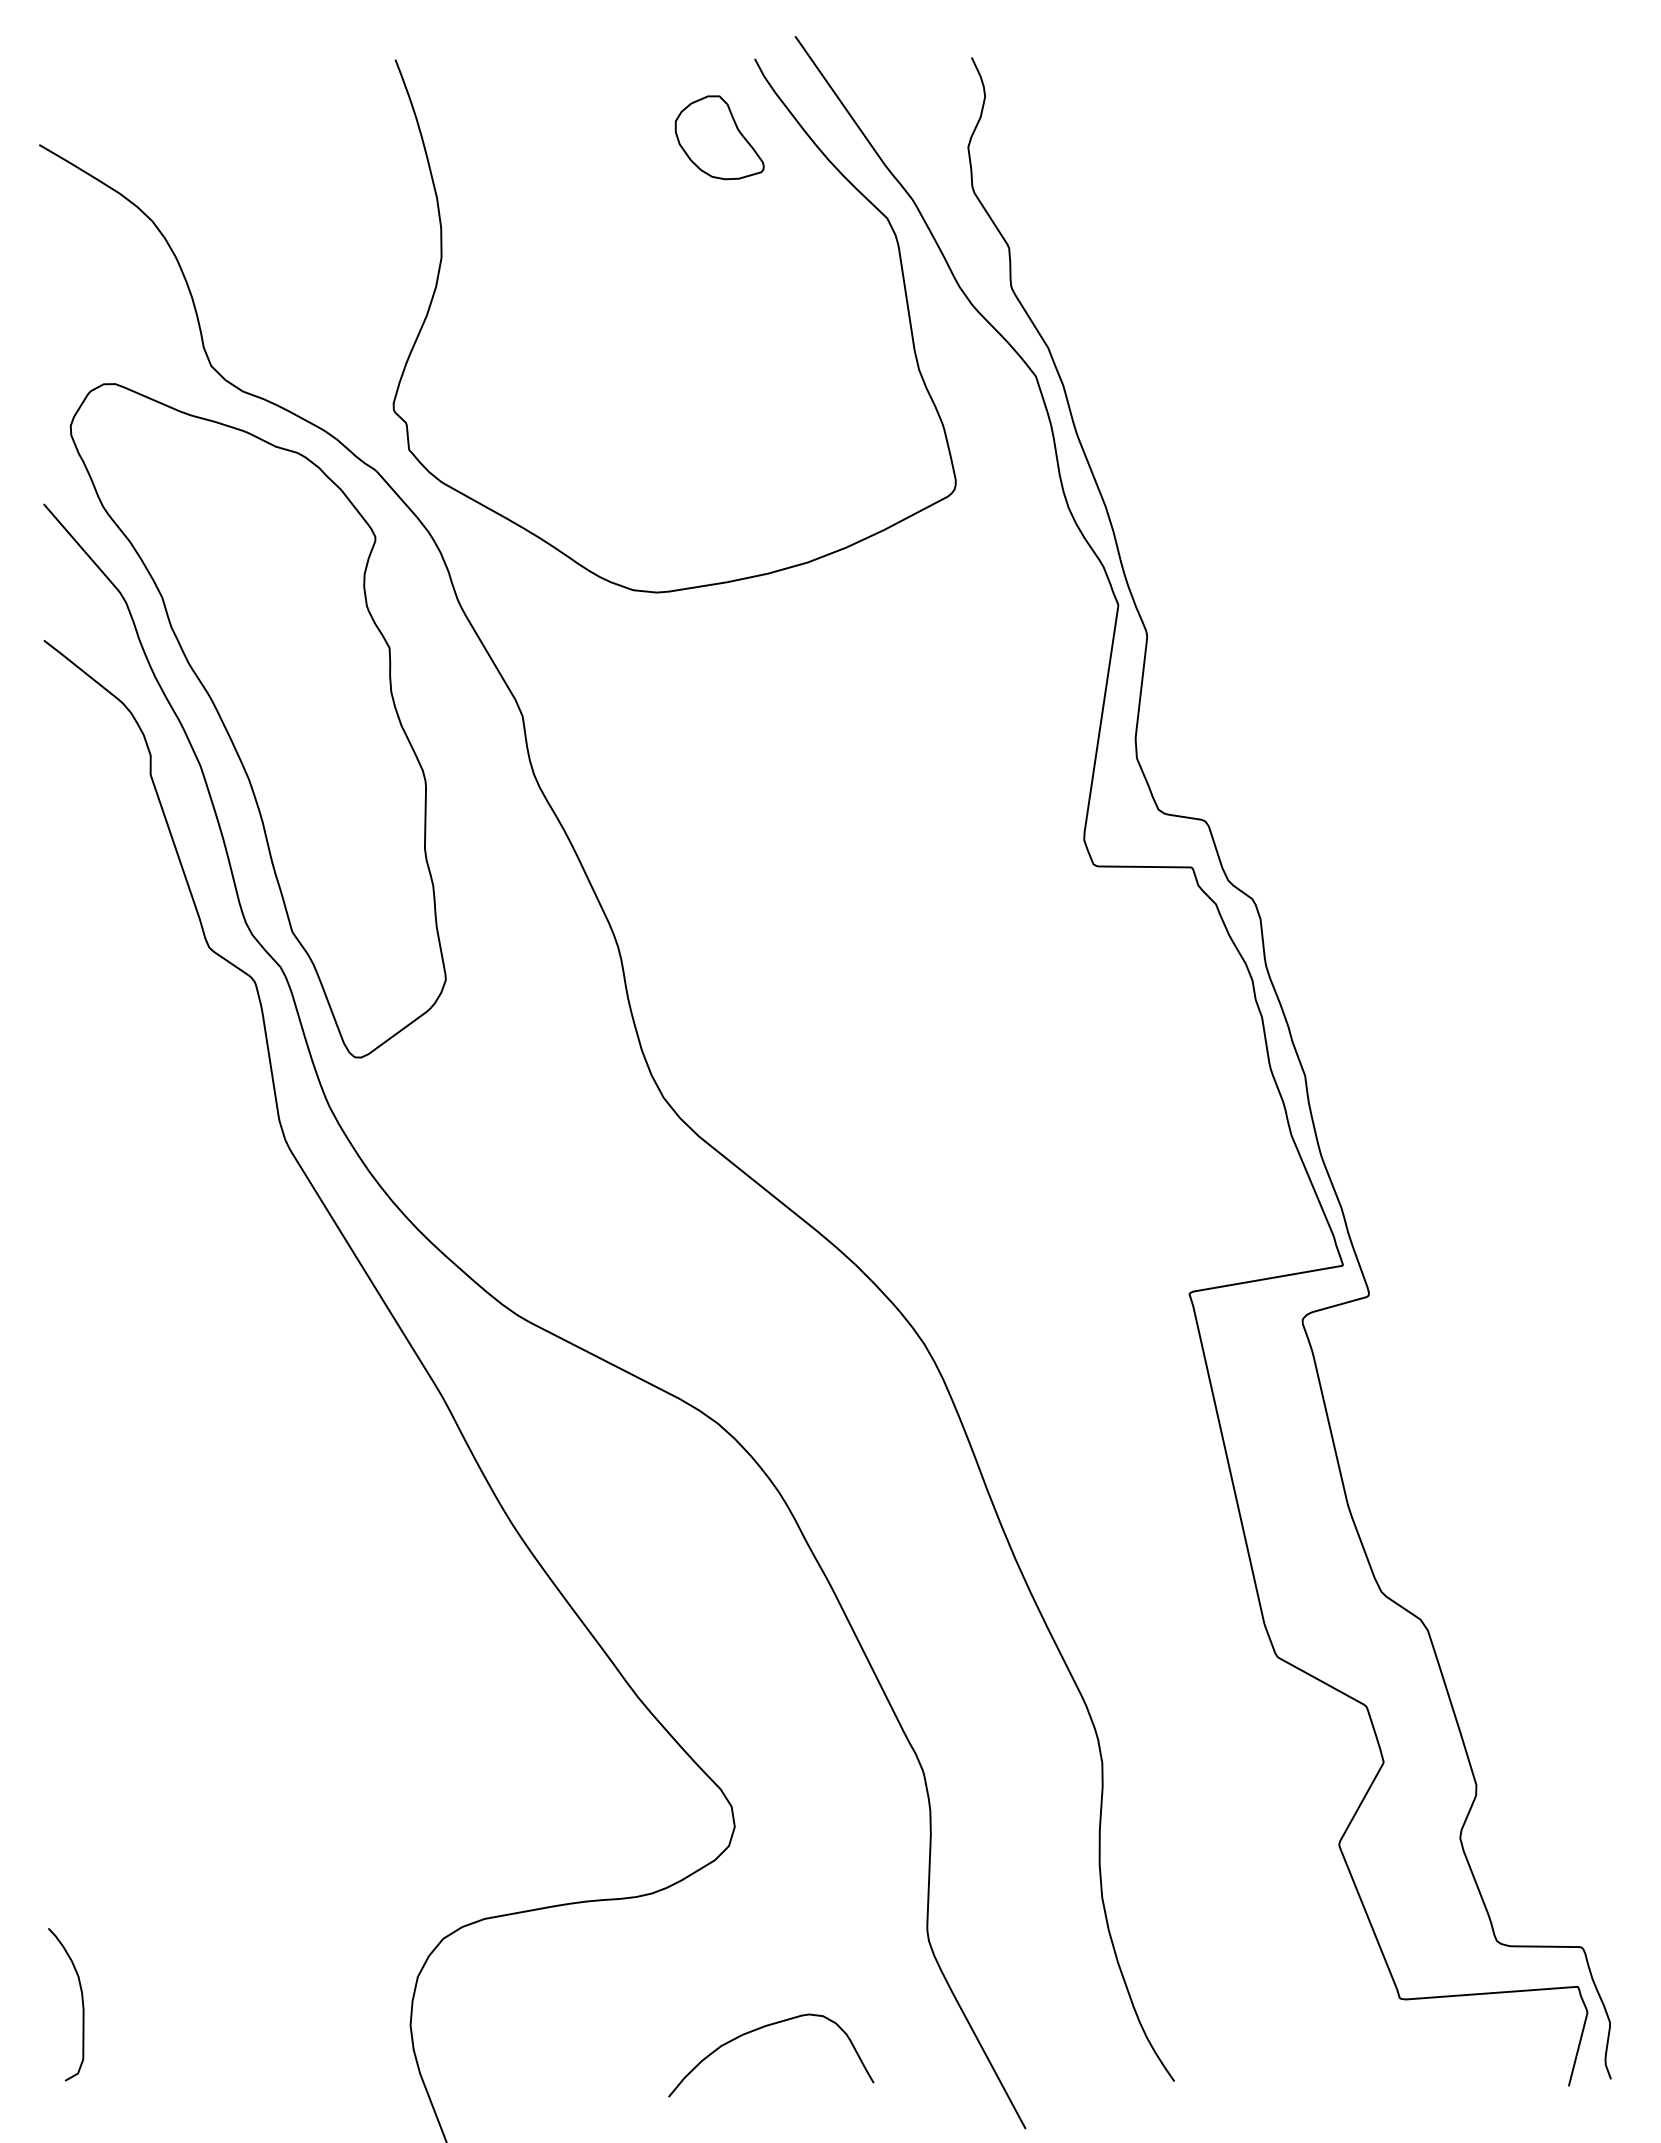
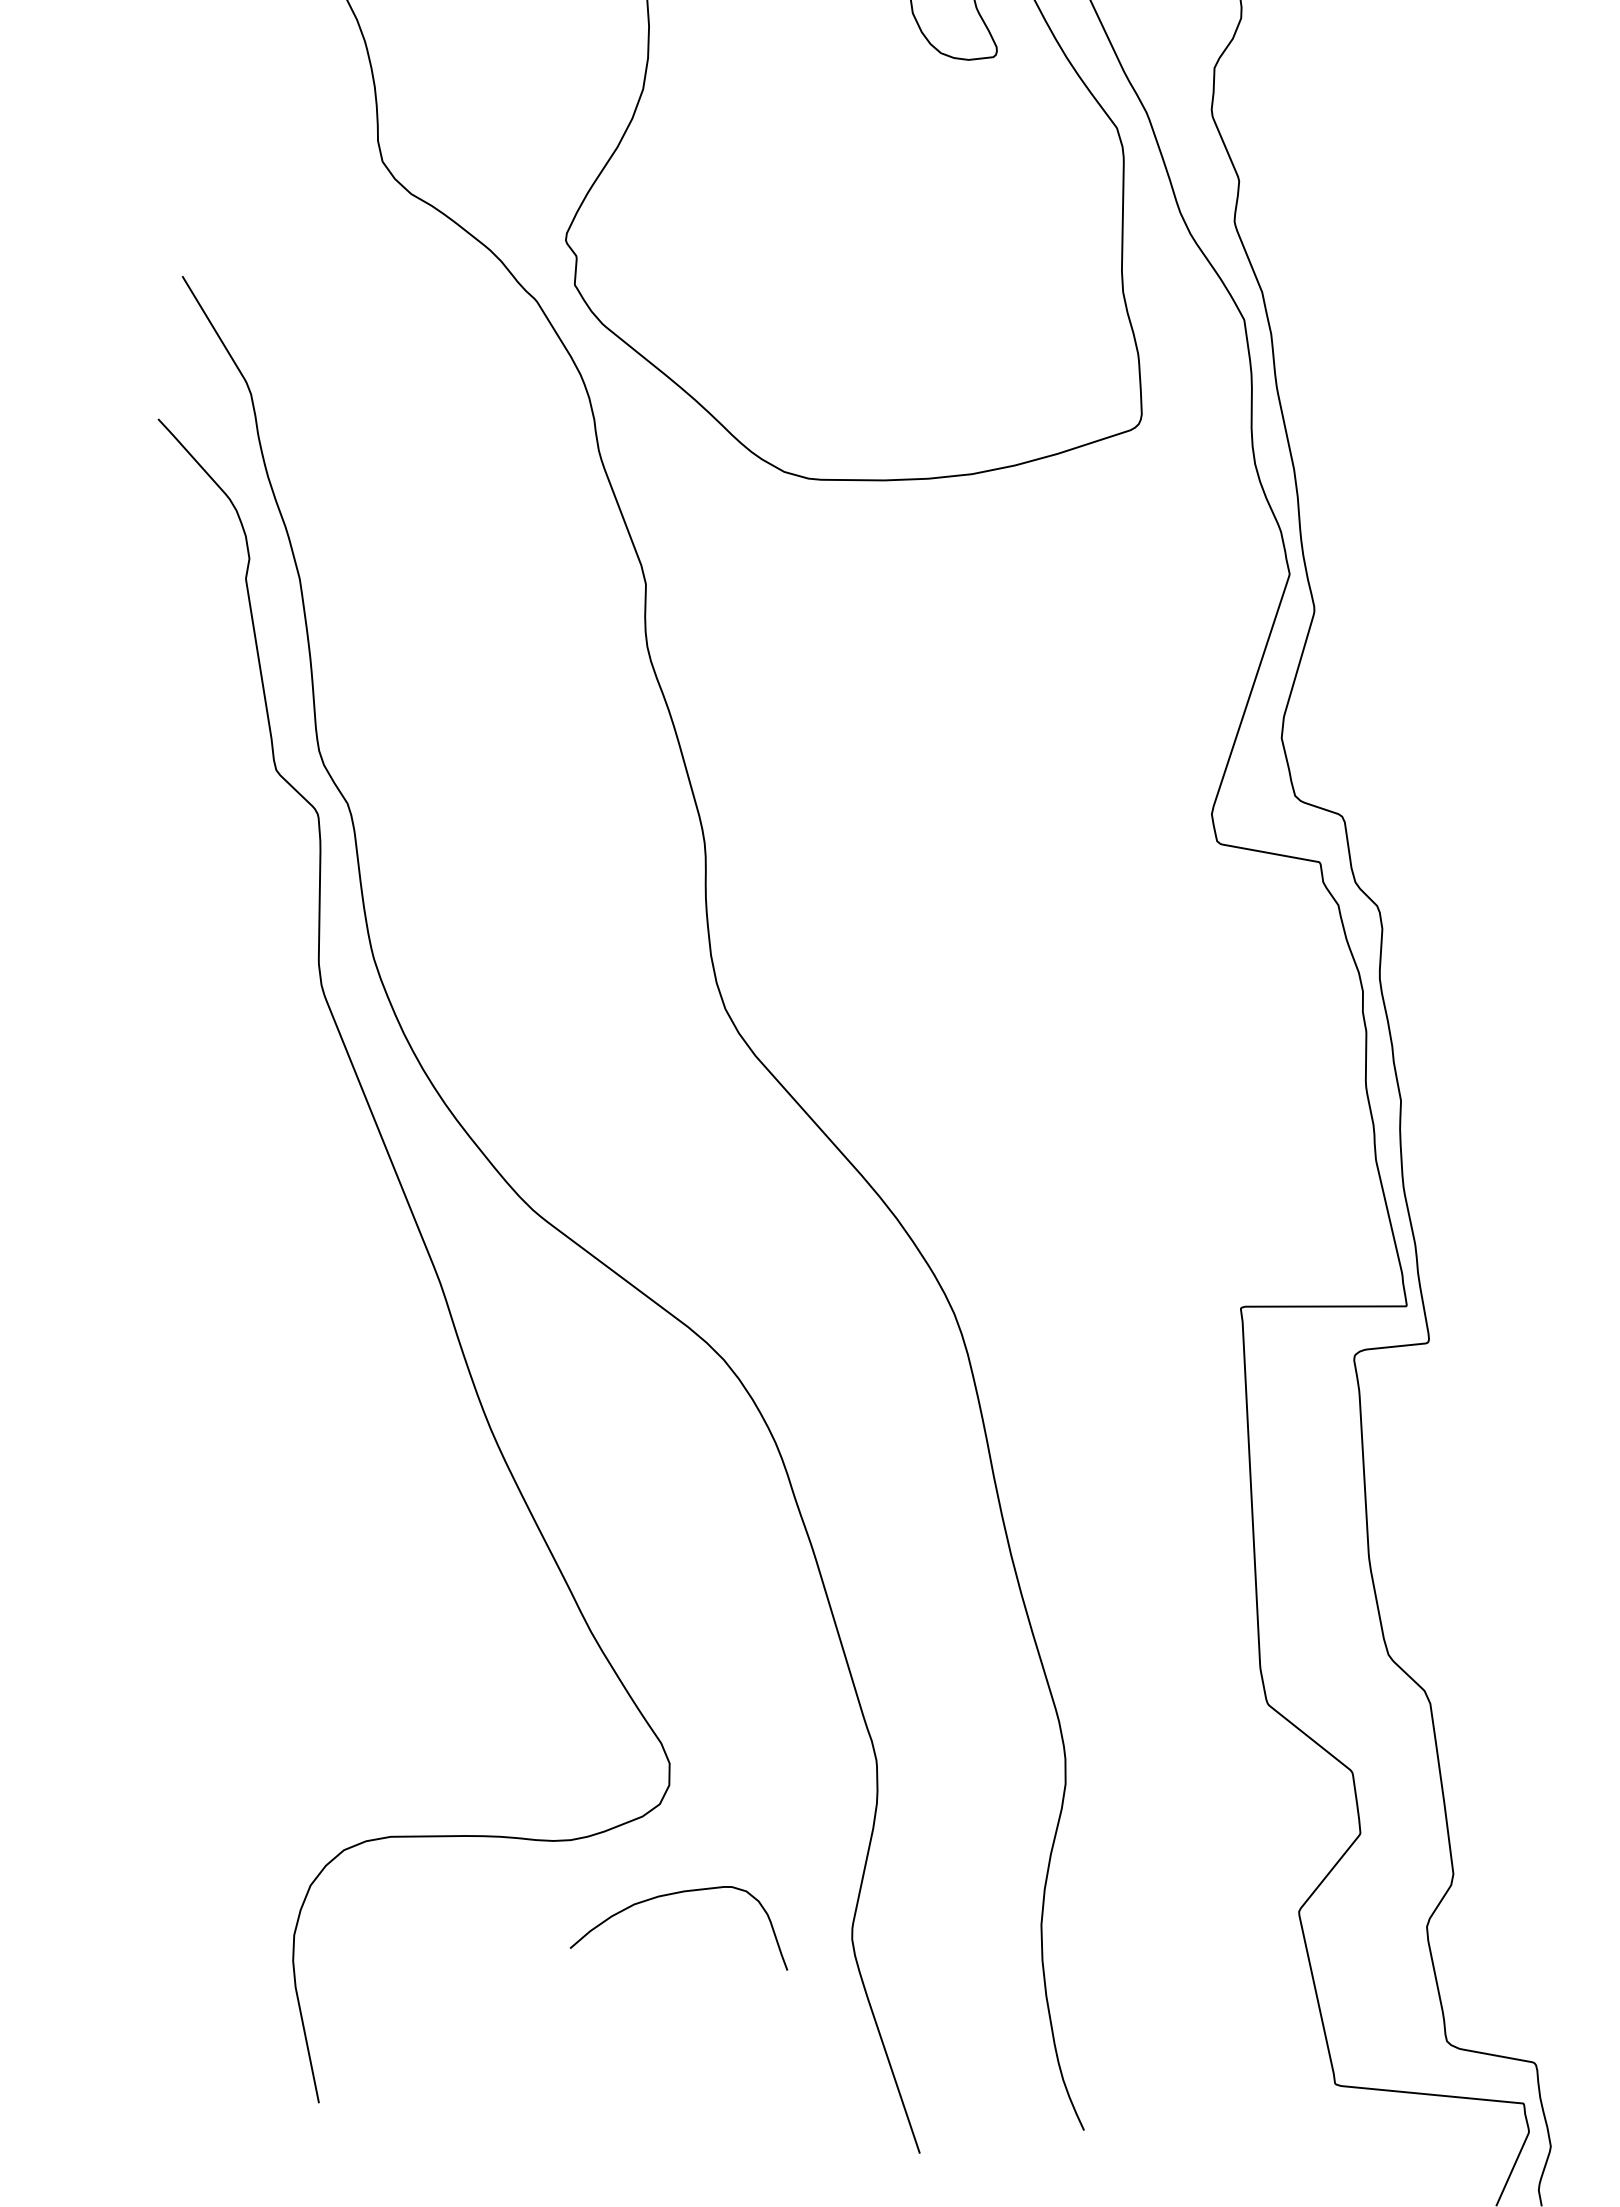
part: (257, 720) -> (367, 541), removed
curve: (762, 2028) -> (680, 1893), moved

